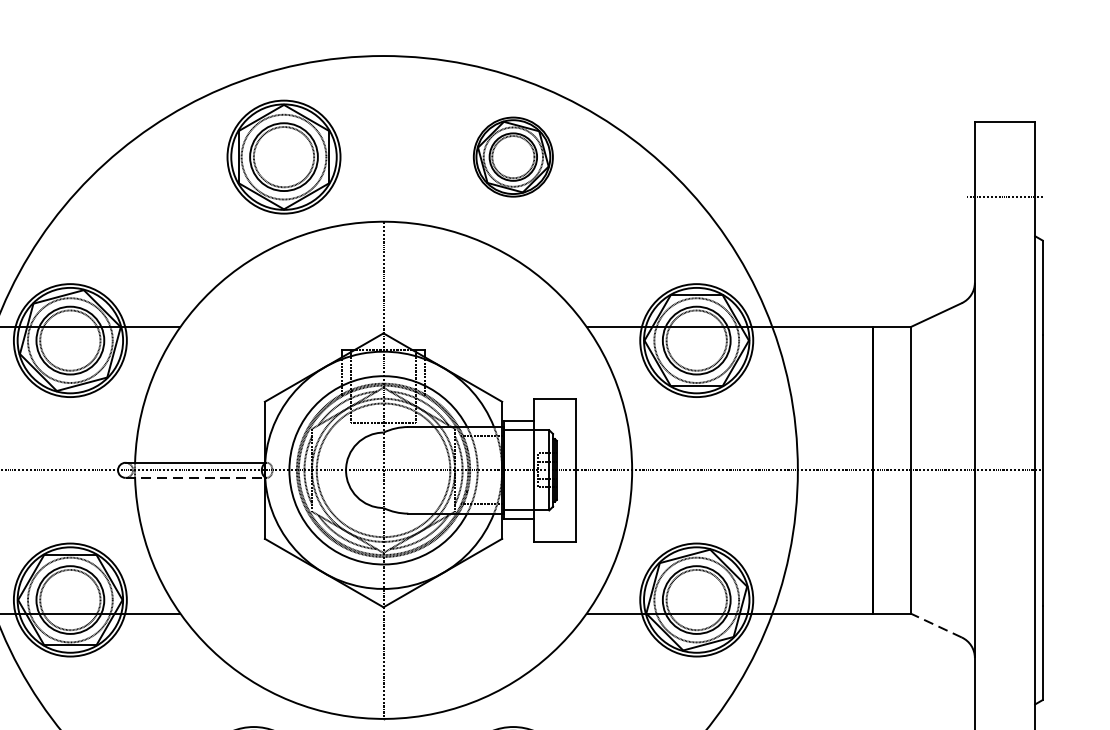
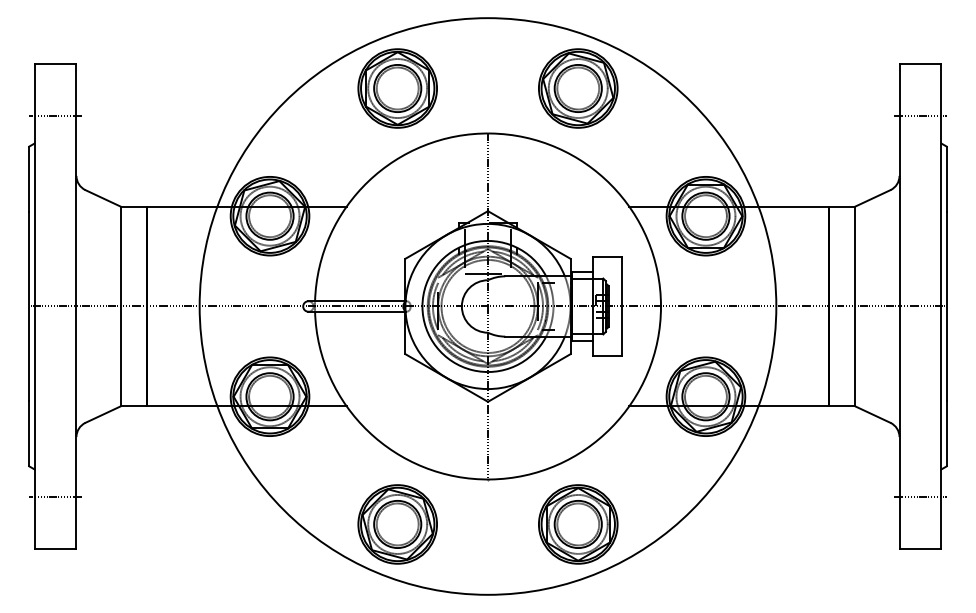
part: (283, 157) -> (397, 88), moved
part: (513, 157) -> (578, 88), size x1.43
line: (196, 477) -> (357, 311), dashed -> solid
line: (936, 625) -> (872, 414), dashed -> solid

